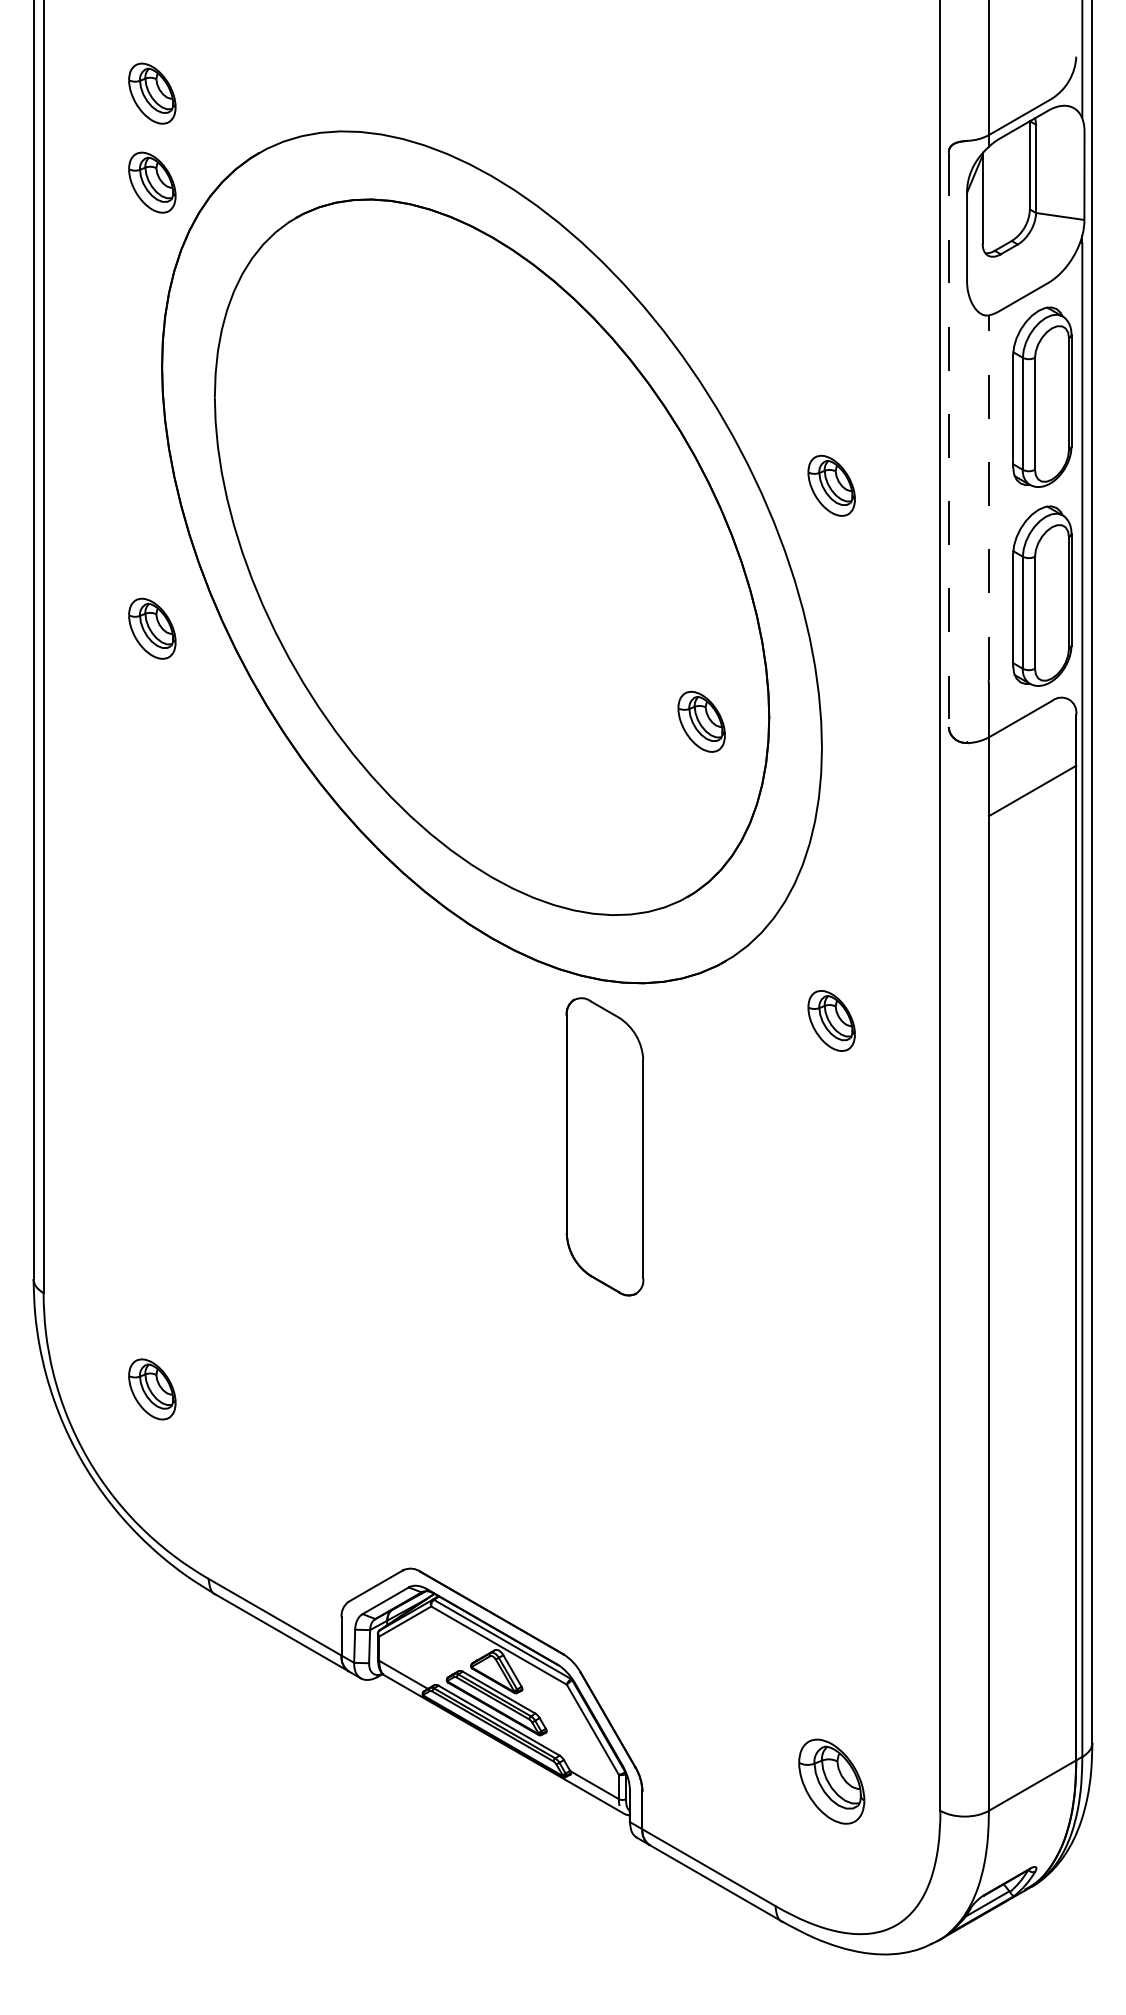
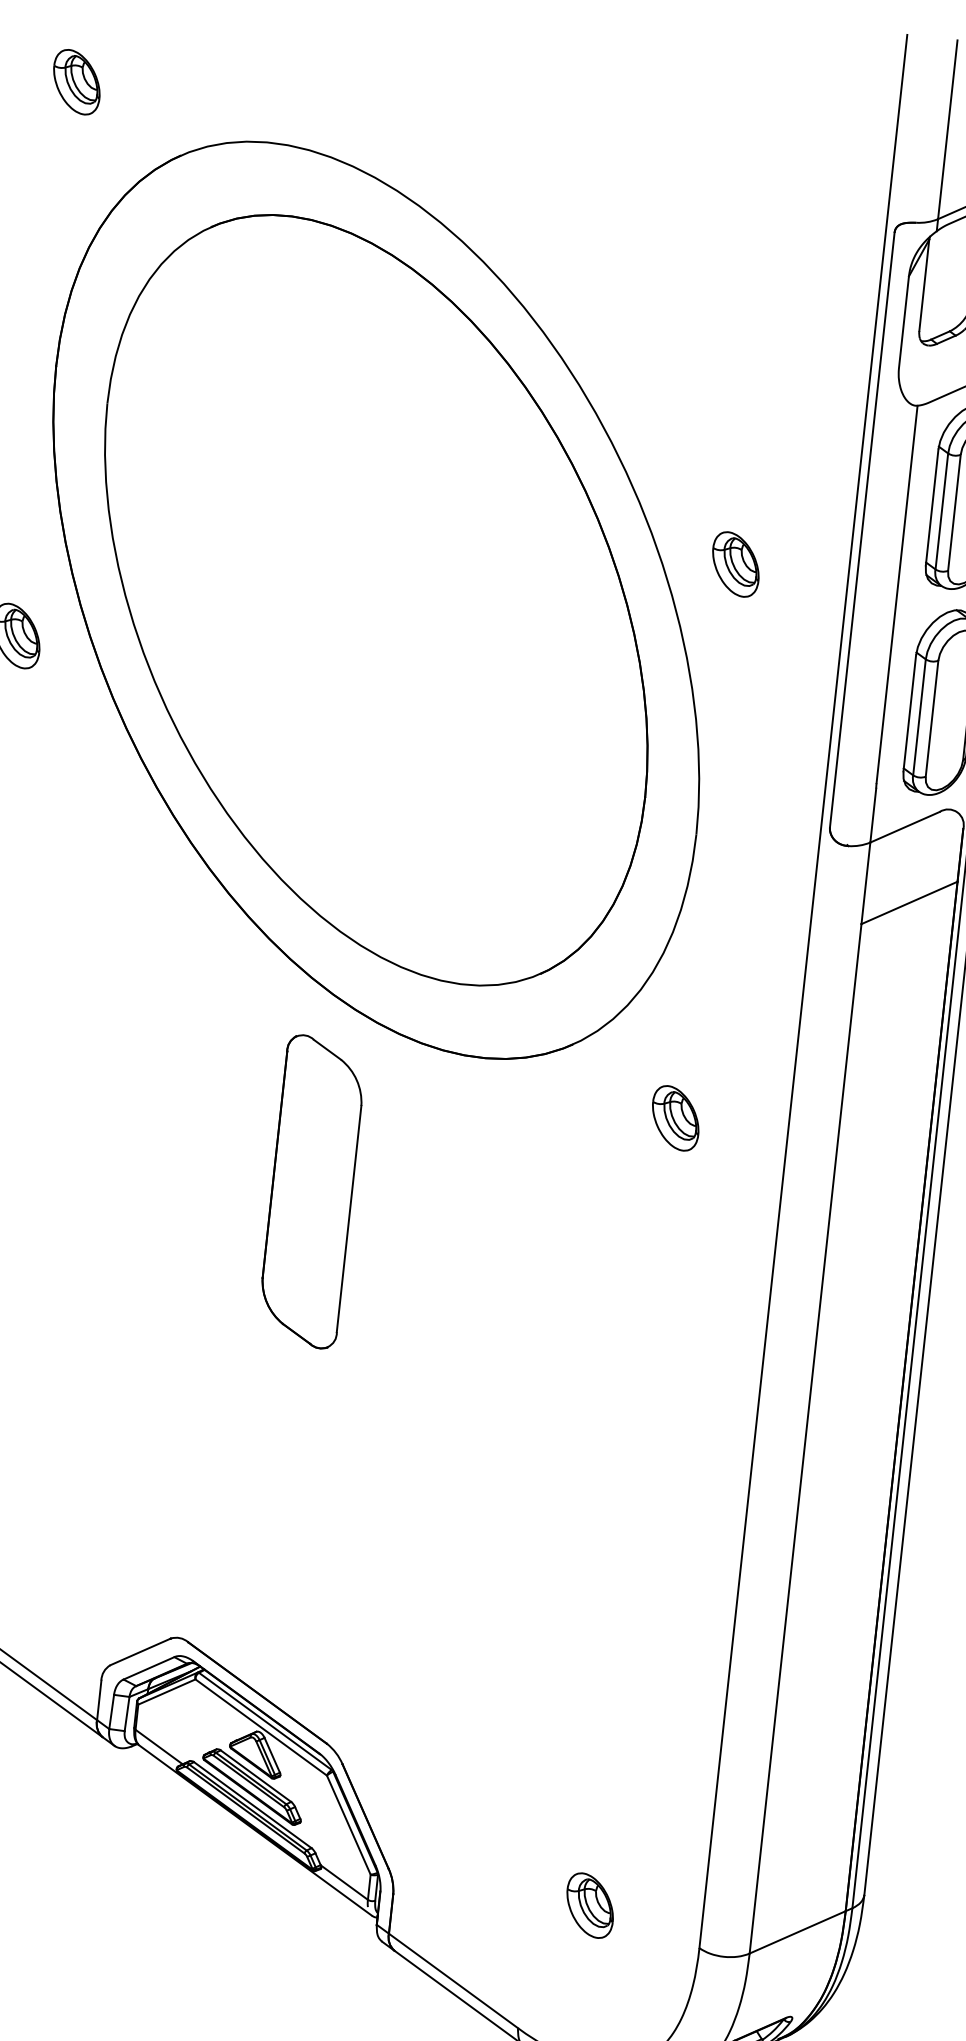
part: (152, 182) -> (67, 174), removed
line: (948, 440) -> (861, 530), dashed -> solid
line: (988, 497) -> (896, 594), dashed -> solid
part: (701, 721) -> (574, 793), removed
part: (604, 1146) -> (311, 1191), moved
part: (831, 1781) -> (590, 1905), size x0.71

